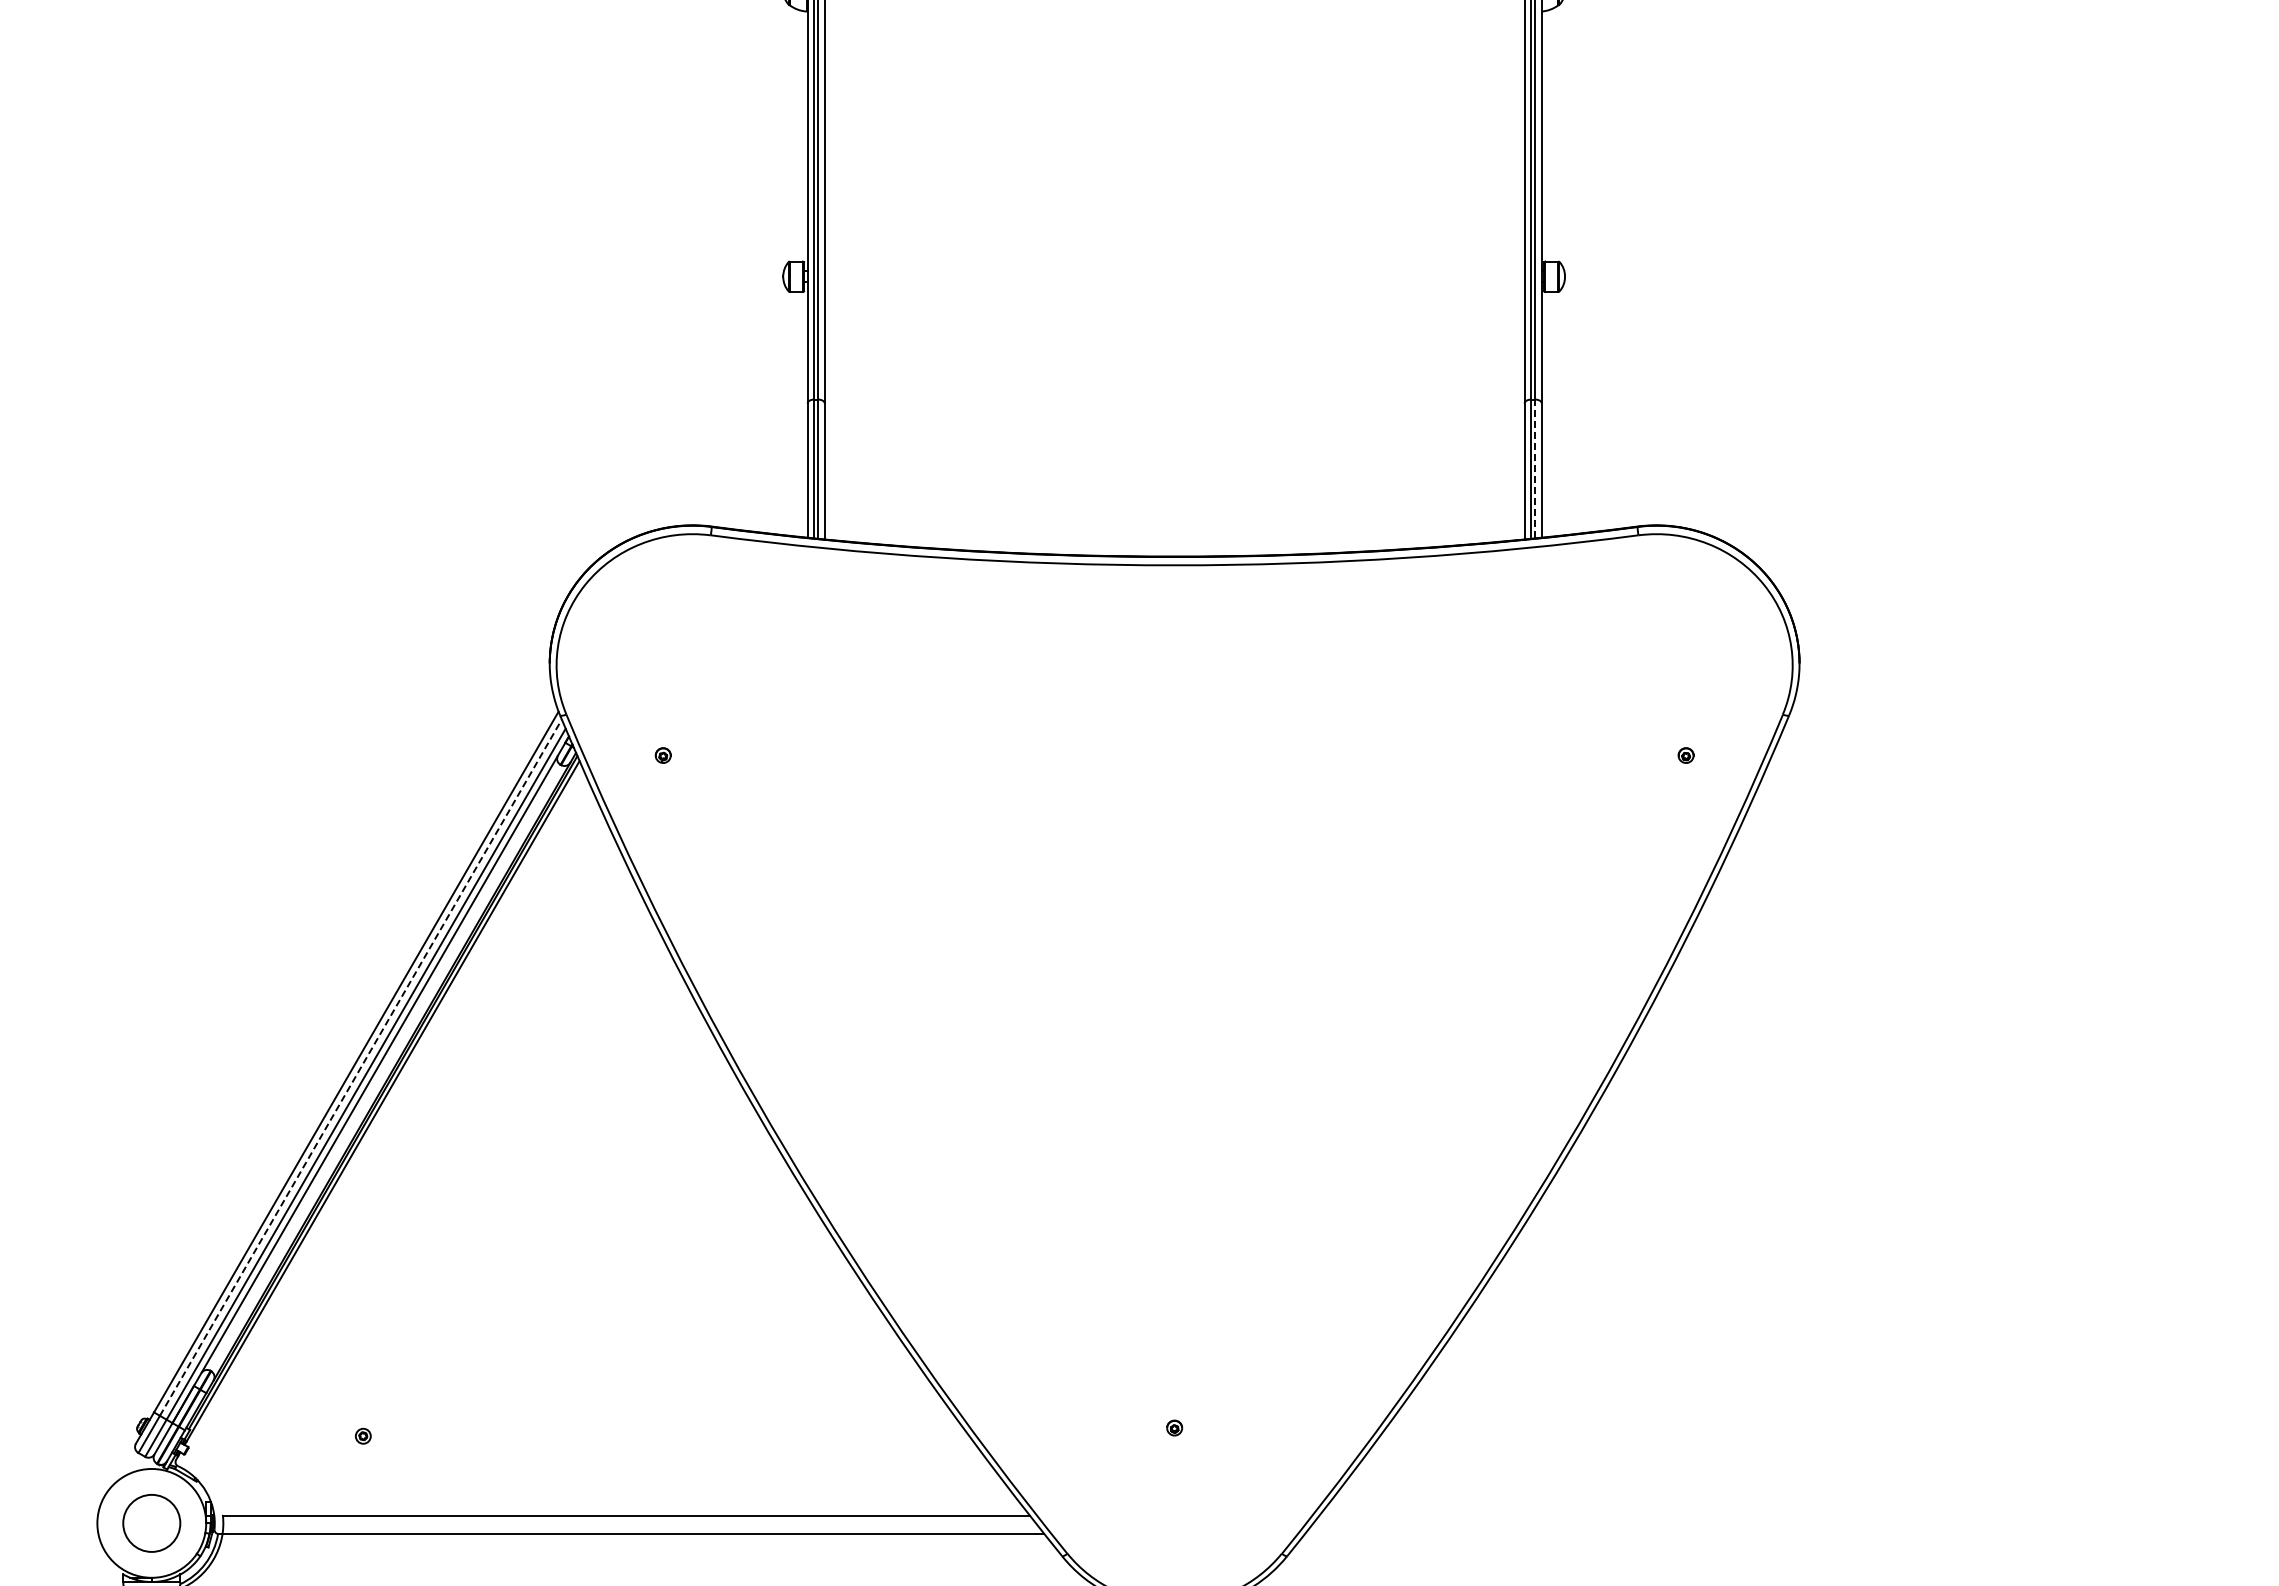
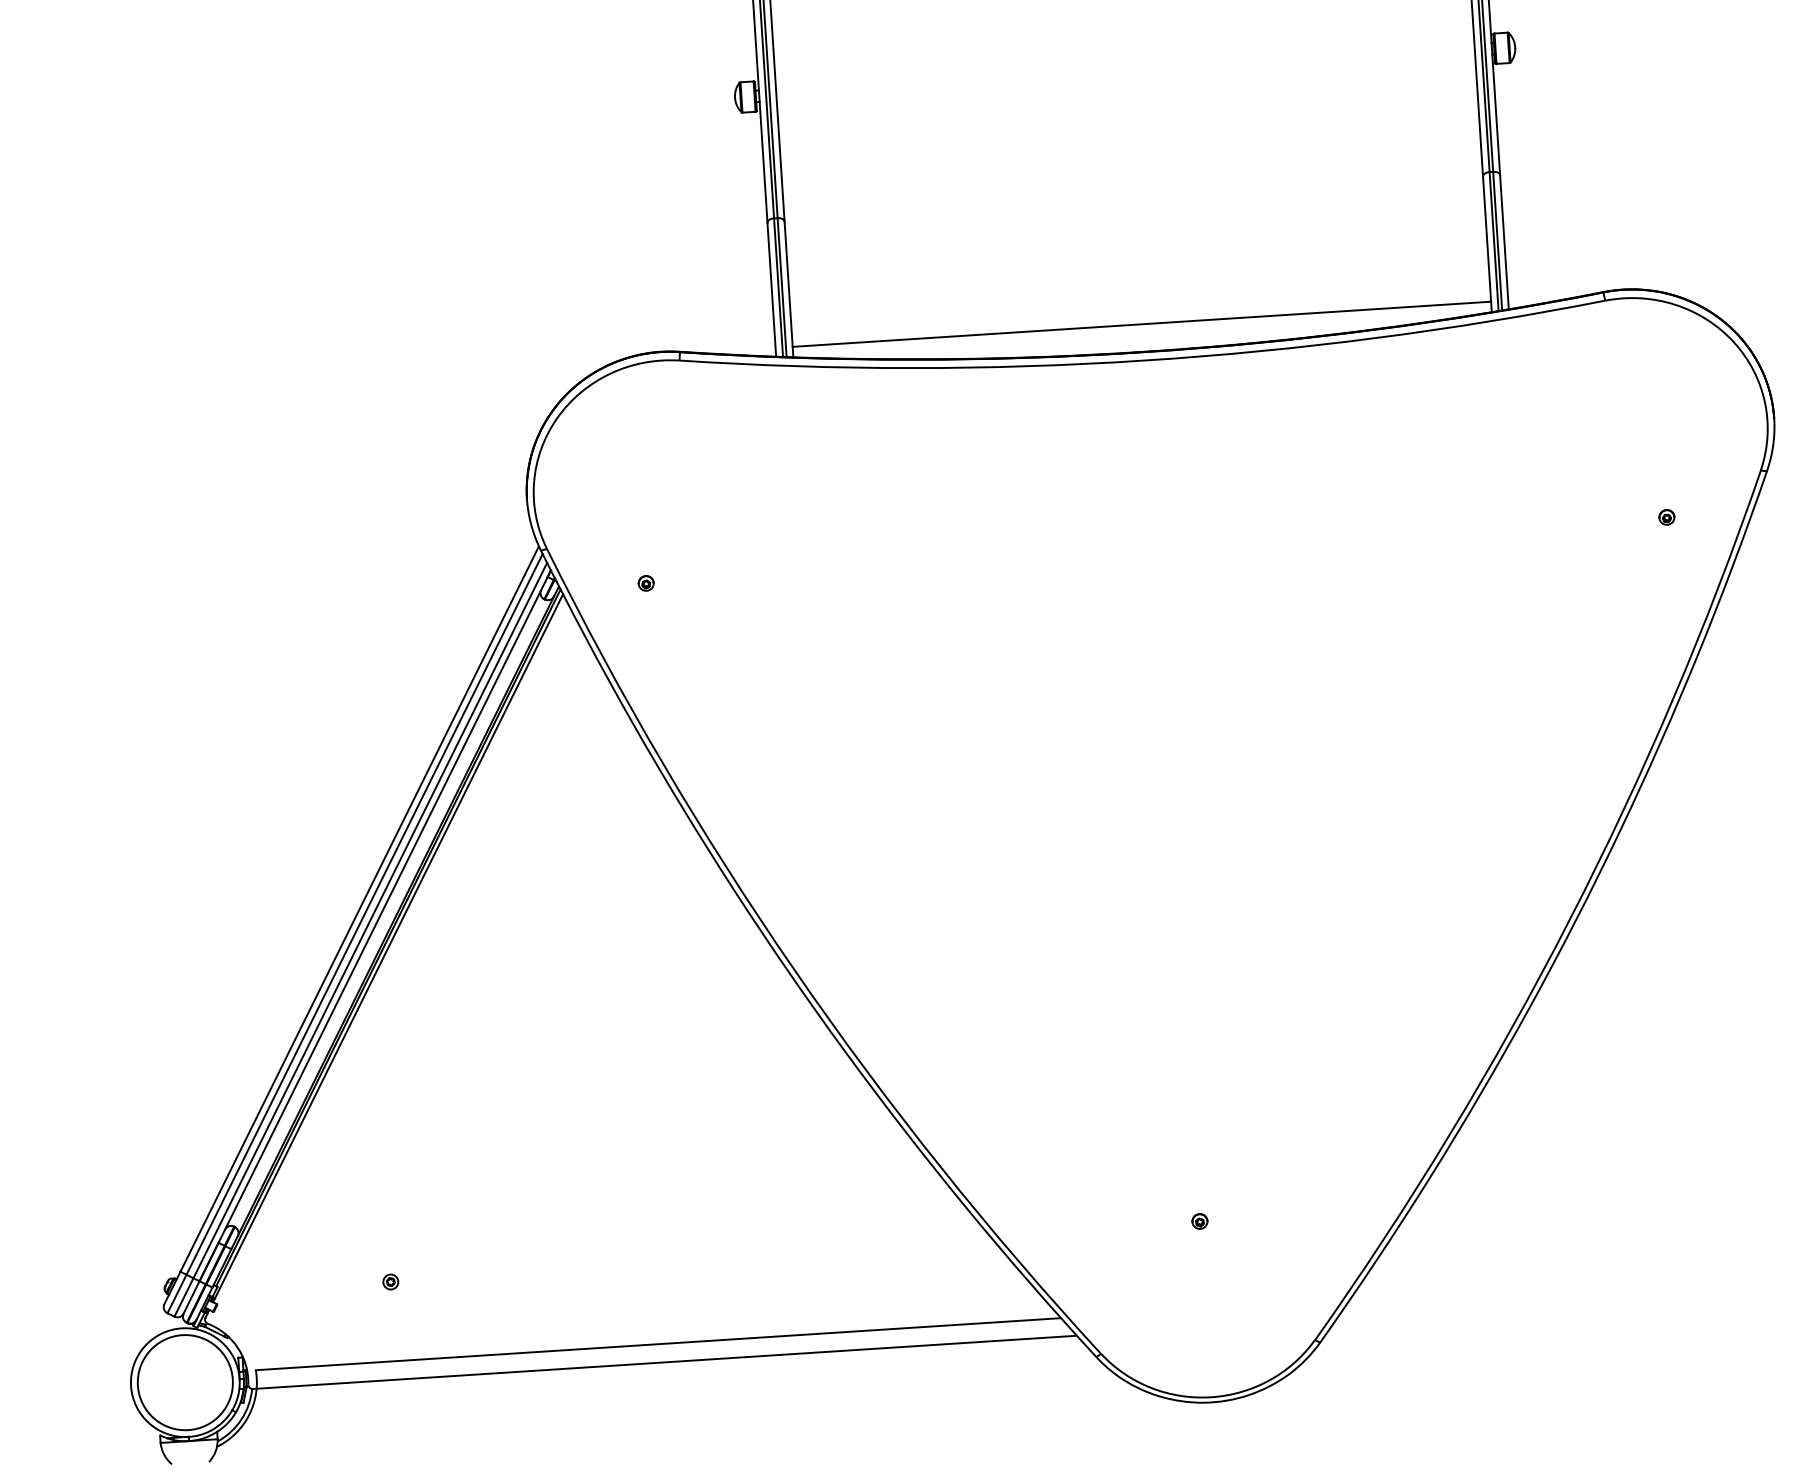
line: (1535, 468) -> (1498, 240), dashed -> solid
line: (1174, 528) -> (1141, 323), added
line: (361, 1067) -> (365, 914), dashed -> solid
circle: (151, 1522) -> (185, 1381), size x1.67

